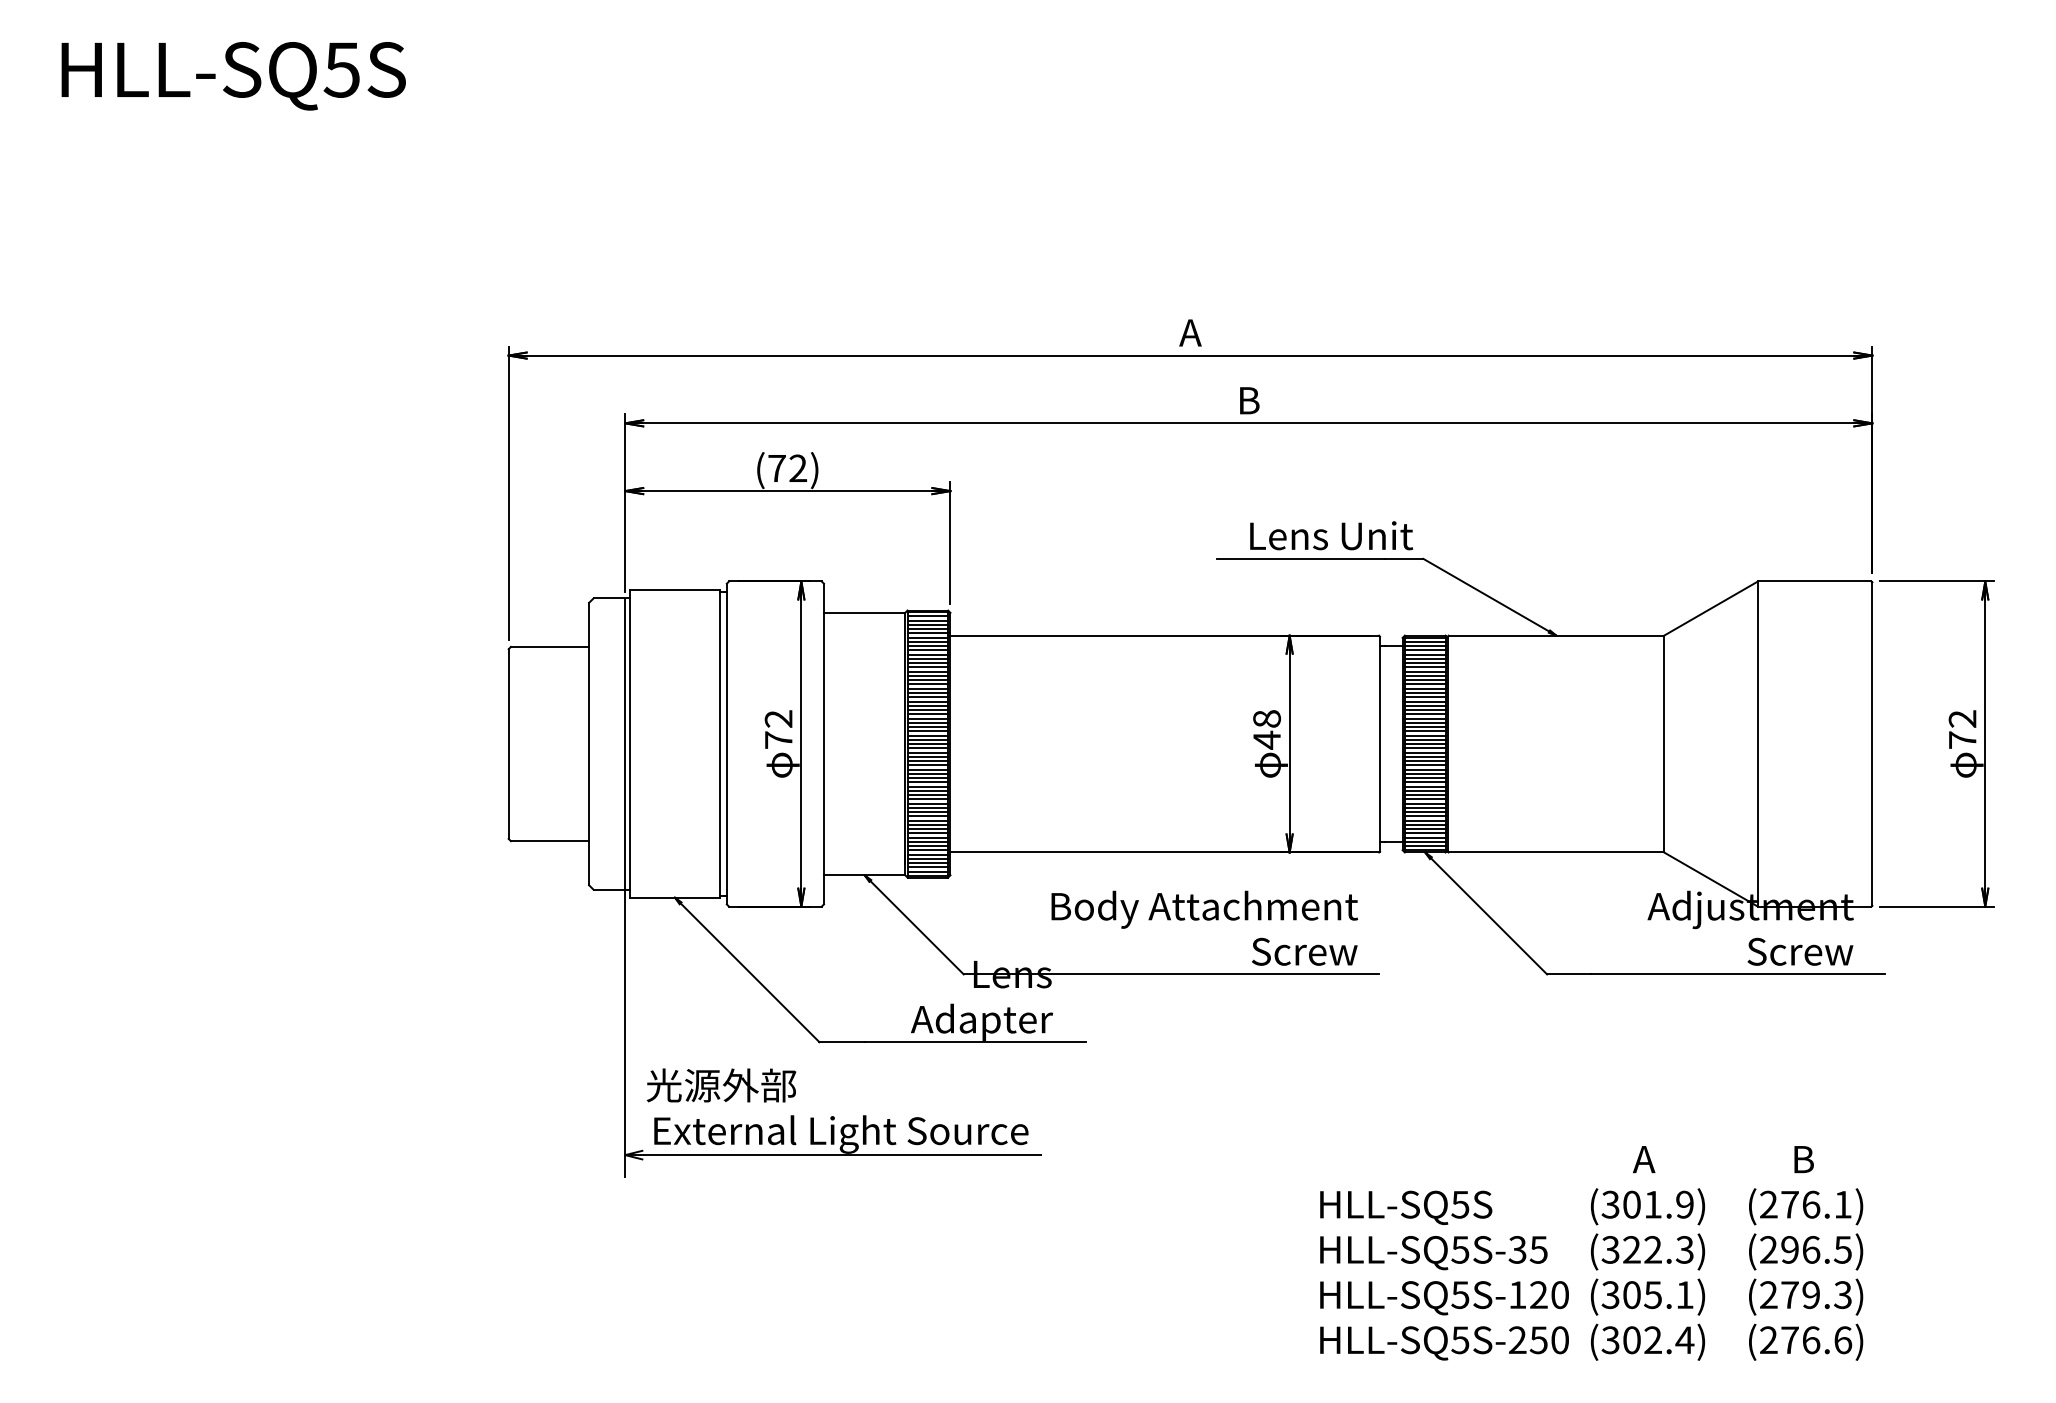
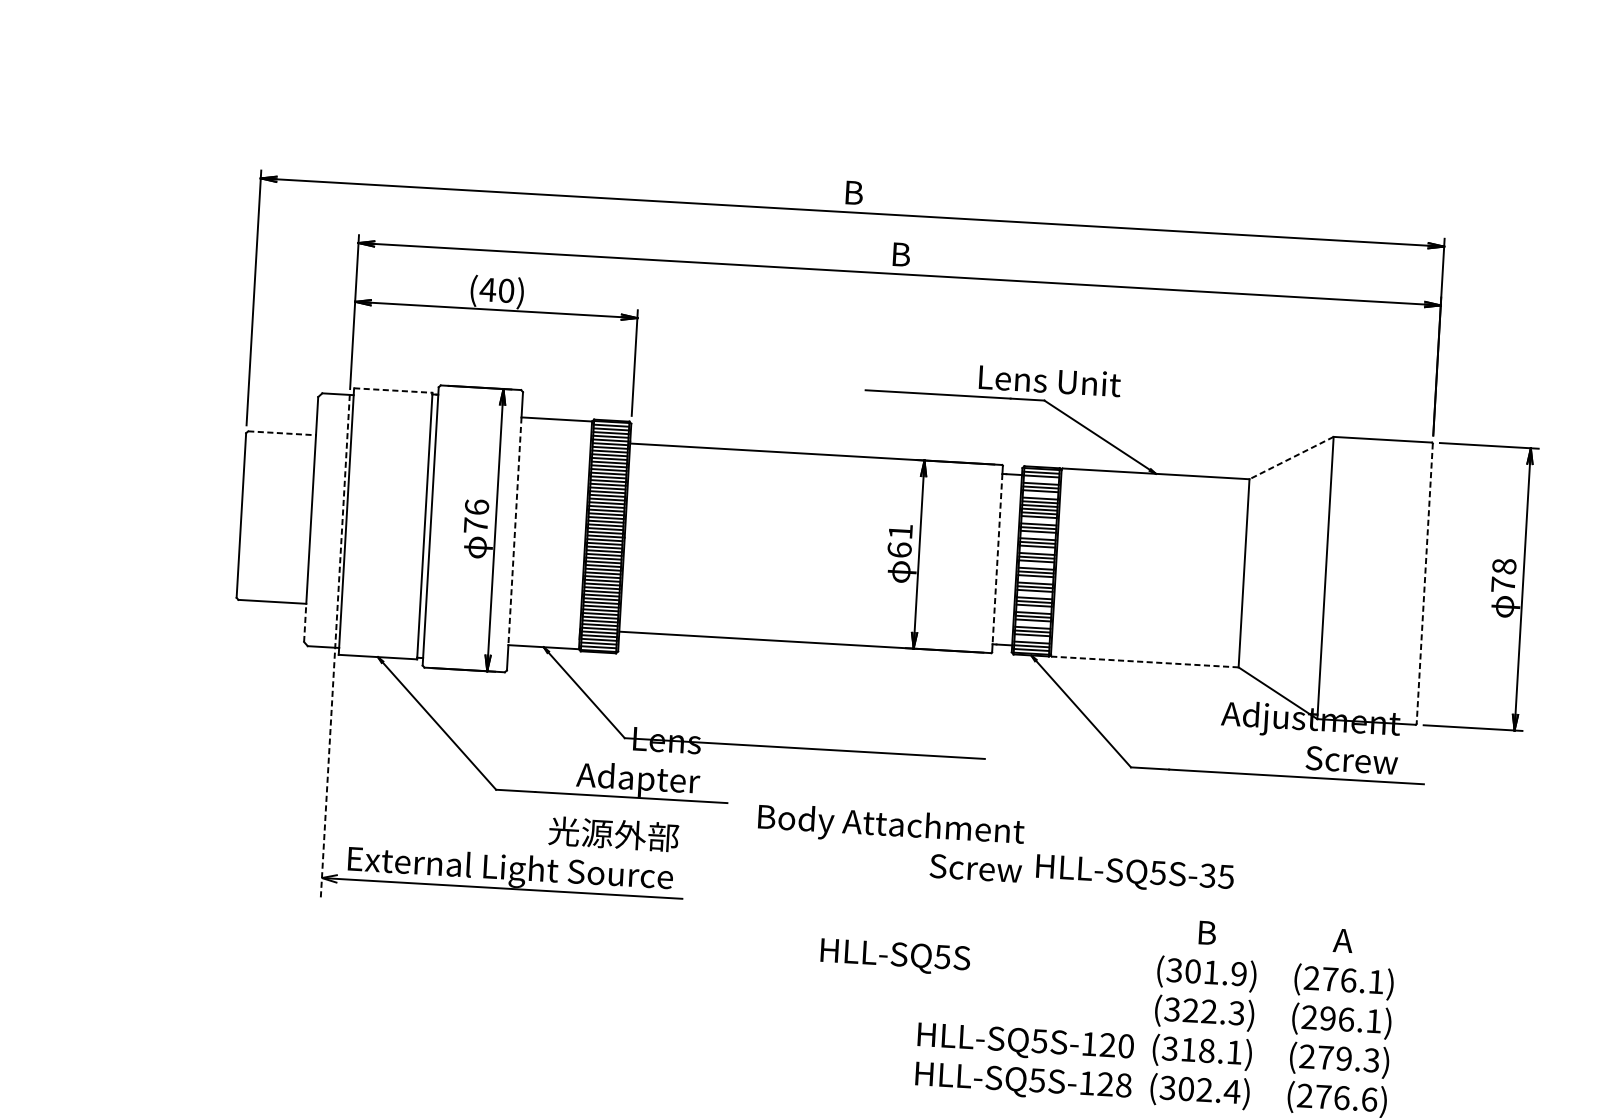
text: (1190, 332) -> (853, 192), A -> B
text: (787, 468) -> (497, 290), (72) -> (40)
text: (1331, 535) -> (1050, 380), moved
line: (675, 590) -> (393, 390), solid -> dashed
line: (1710, 608) -> (1291, 458), solid -> dashed
line: (550, 646) -> (282, 432), solid -> dashed
line: (1424, 650) -> (1040, 480), removed
line: (1424, 667) -> (1039, 494), removed
line: (1424, 697) -> (1038, 520), removed
line: (1424, 714) -> (1037, 535), removed
text: (778, 718) -> (476, 506), 72 -> 76
text: (1962, 718) -> (1504, 566), 72 -> 78
text: (1266, 729) -> (899, 540), 48 -> 61
line: (1424, 731) -> (1036, 550), removed
line: (823, 744) -> (514, 531), solid -> dashed
line: (1380, 744) -> (997, 559), solid -> dashed
line: (1872, 744) -> (1424, 584), solid -> dashed
line: (1424, 748) -> (1035, 565), removed
line: (1424, 765) -> (1035, 579), removed
line: (1424, 782) -> (1034, 594), removed
line: (1424, 799) -> (1033, 609), removed
line: (1424, 816) -> (1032, 624), removed
line: (1424, 833) -> (1031, 638), removed
line: (1556, 852) -> (1145, 662), solid -> dashed
line: (589, 862) -> (305, 622), solid -> dashed
line: (625, 888) -> (335, 646), solid -> dashed
text: (1204, 927) -> (890, 842), moved
text: (721, 1085) -> (613, 834), moved
text: (1644, 1159) -> (1206, 932), A -> B
text: (1802, 1159) -> (1343, 940), B -> A
text: (1406, 1207) -> (895, 956), moved
text: (1842, 1249) -> (1373, 1020), (296.5) -> (296.1)
text: (1433, 1253) -> (1134, 874), moved
text: (1642, 1295) -> (1197, 1050), (305.1) -> (318.1)
text: (1539, 1340) -> (1106, 1084), HLL-SQ5S-250 -> HLL-SQ5S-128

